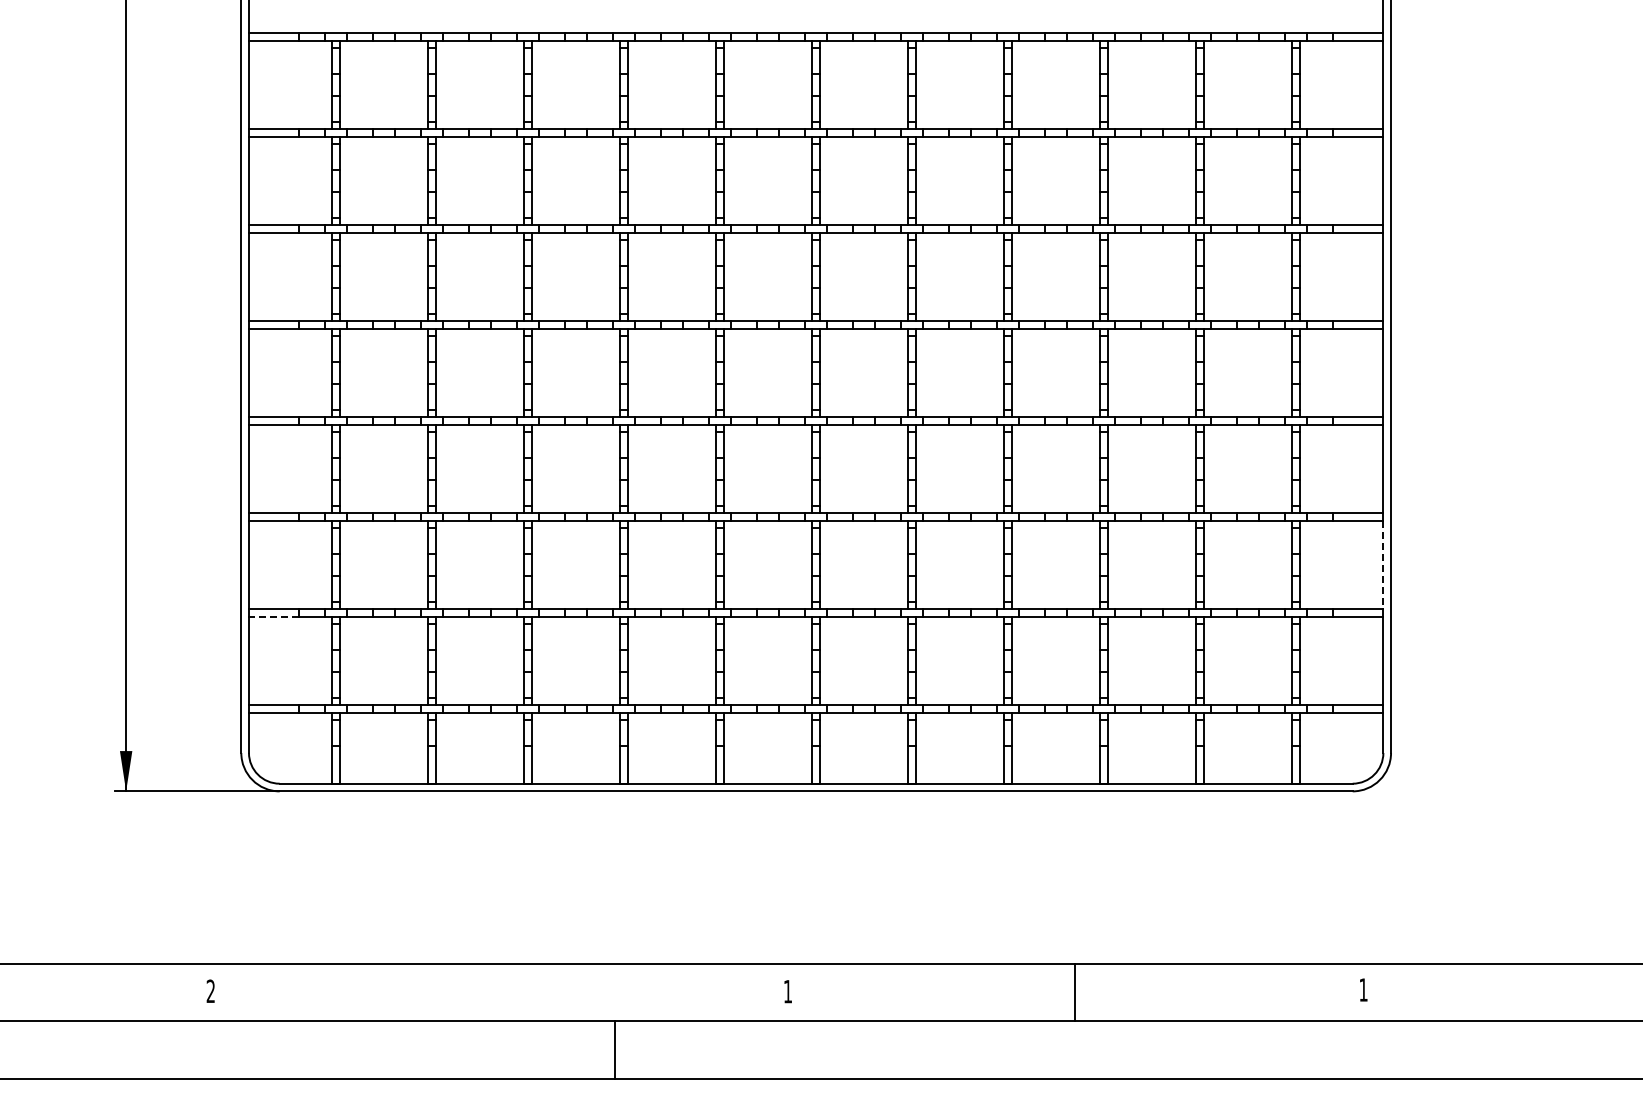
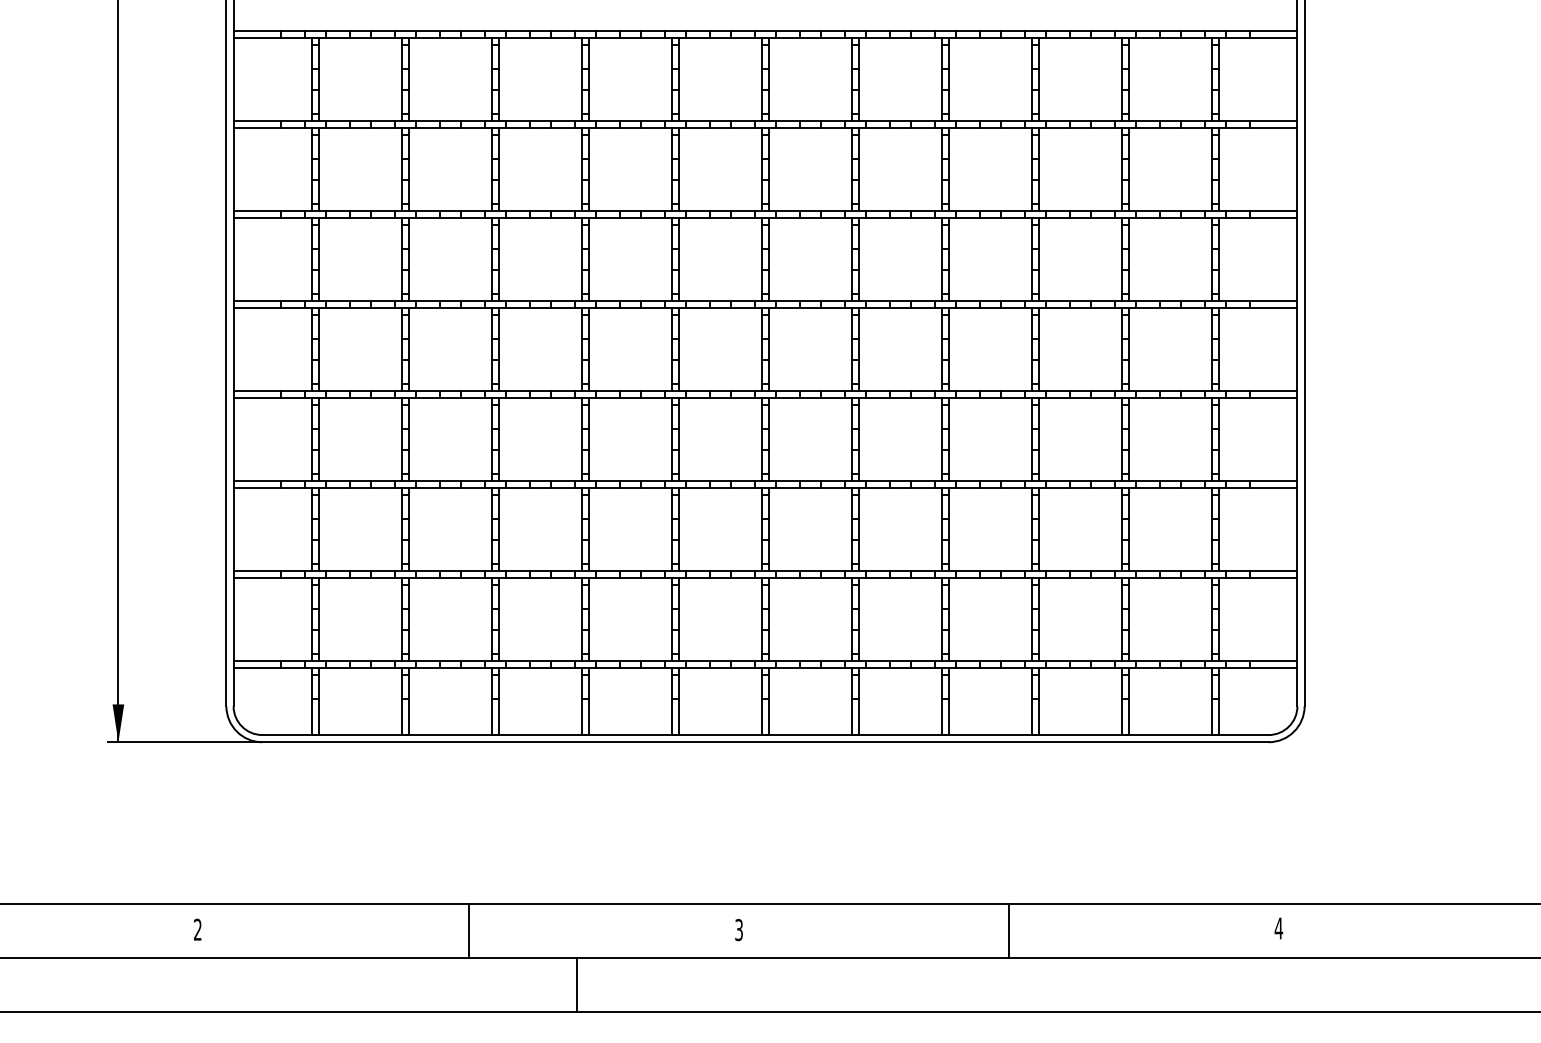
line: (1383, 565) -> (1297, 530), dashed -> solid
line: (273, 616) -> (256, 578), dashed -> solid
text: (1363, 989) -> (1278, 928), 1 -> 4
text: (788, 991) -> (739, 929), 1 -> 3
line: (499, 992) -> (468, 930), added

